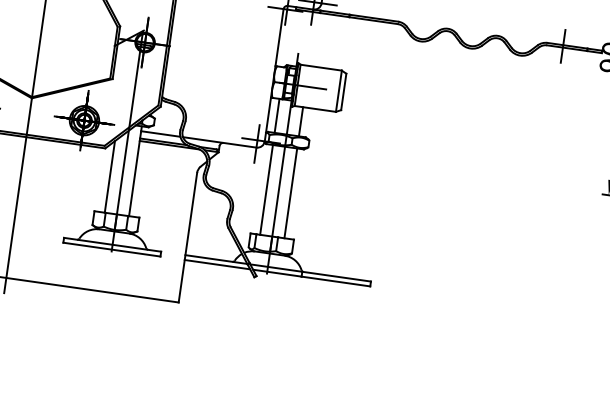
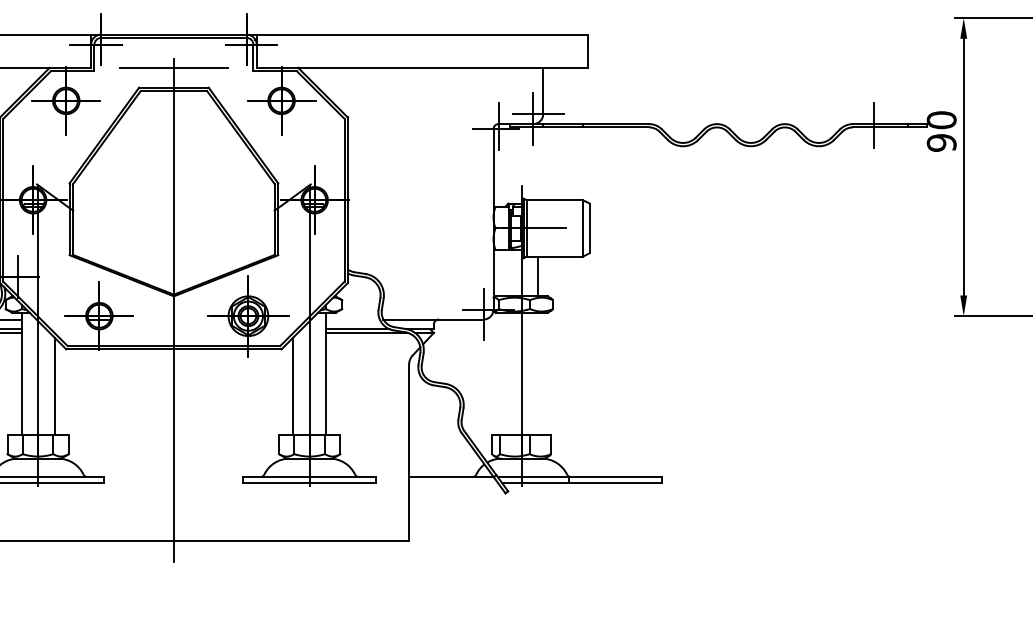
line: (277, 115) -> (505, 272), removed
line: (160, 133) -> (352, 319), removed
line: (266, 189) -> (505, 373), removed
line: (291, 192) -> (538, 373), removed
line: (217, 264) -> (453, 483), removed

